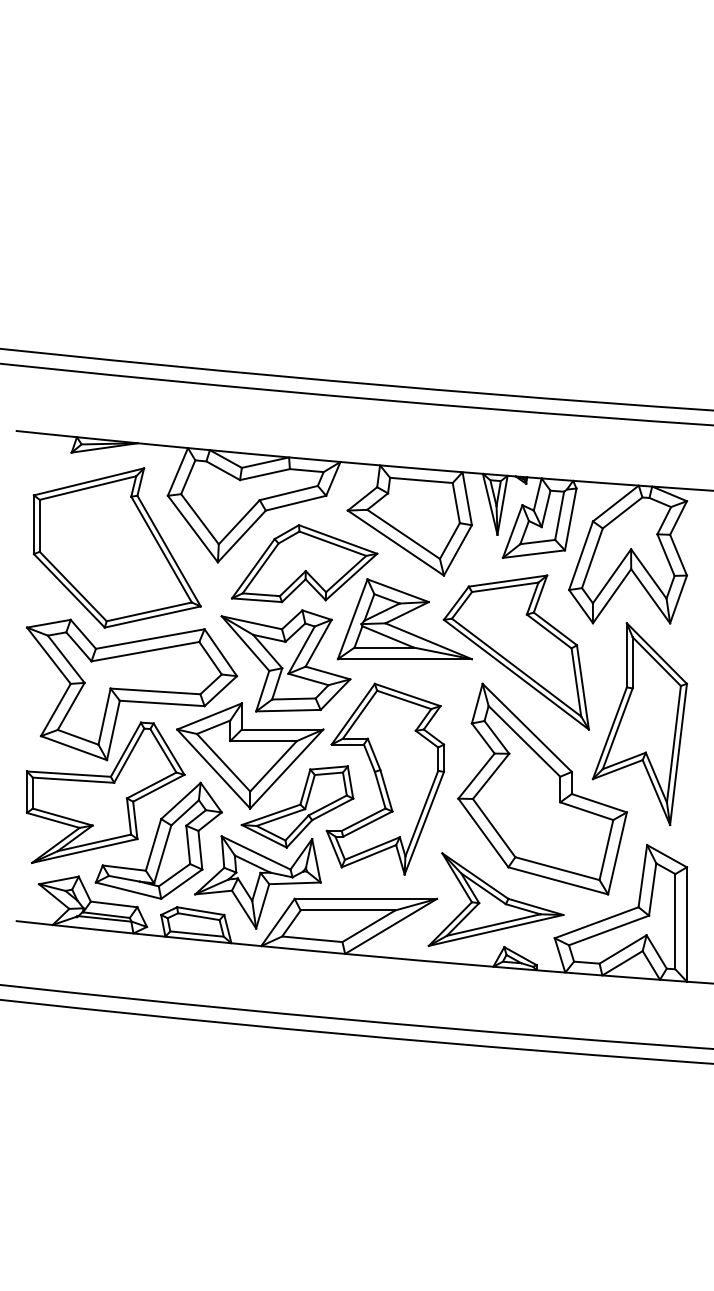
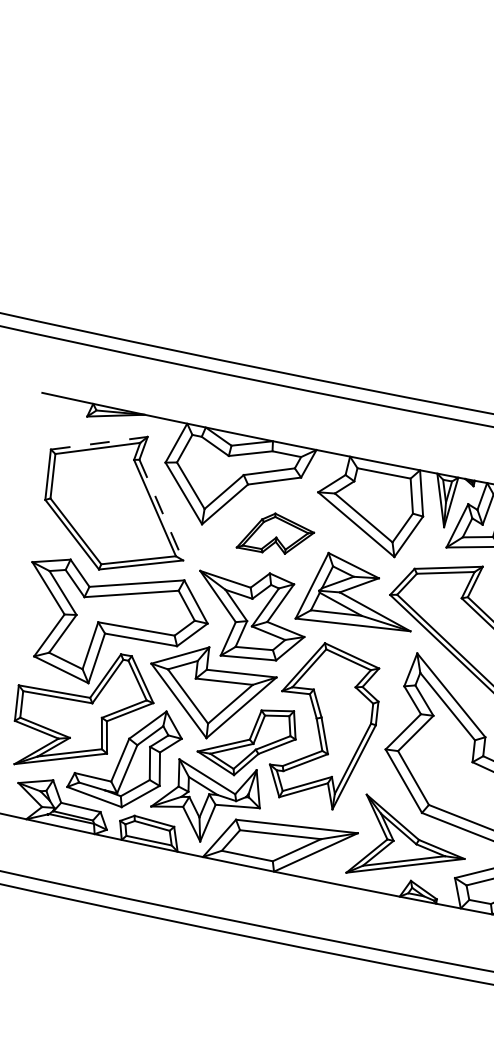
line: (89, 481) -> (99, 442), solid -> dashed
line: (169, 551) -> (161, 510), solid -> dashed
part: (304, 563) -> (276, 533), size x0.6

